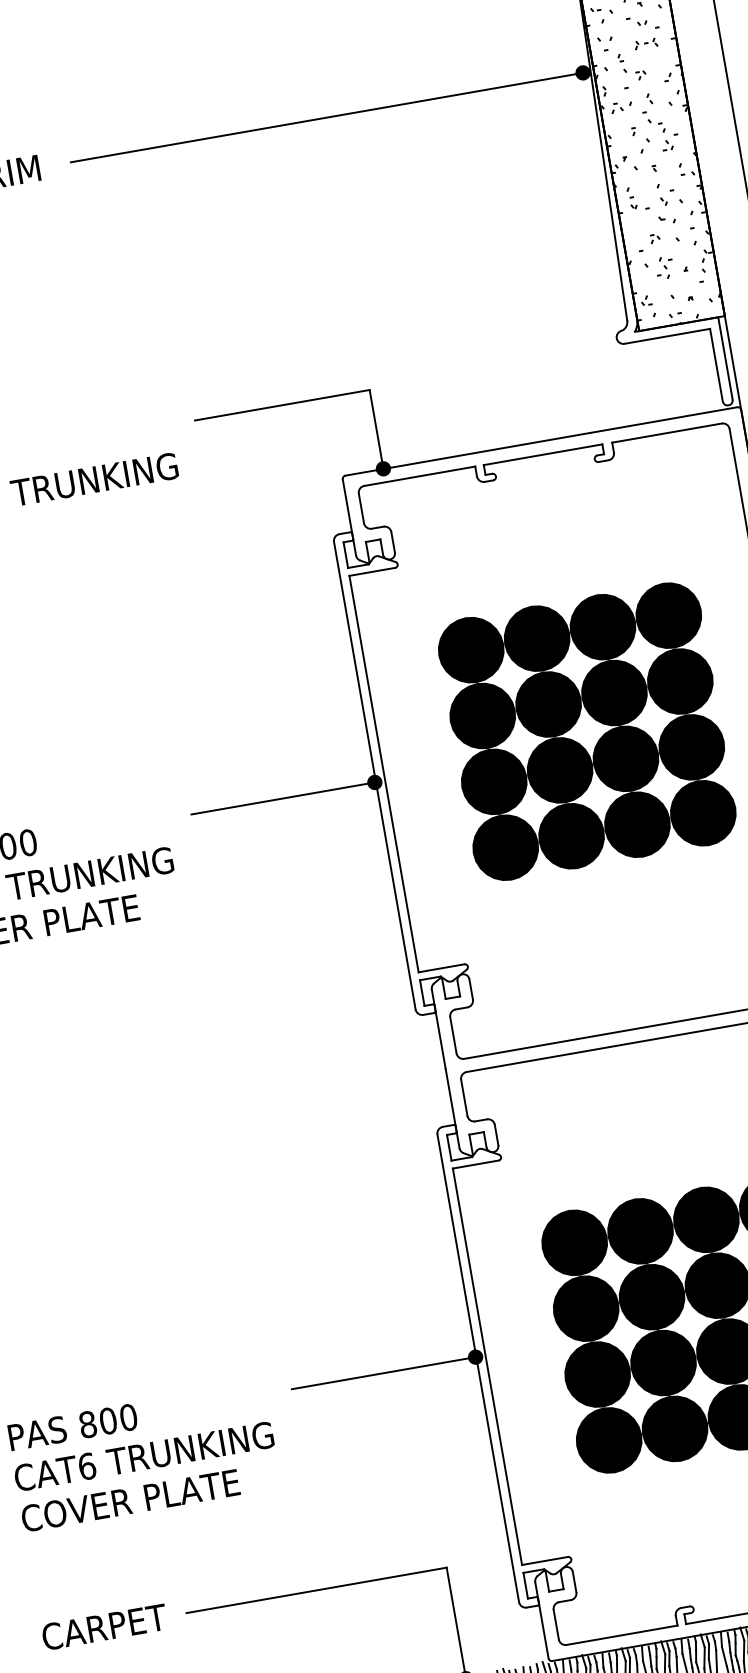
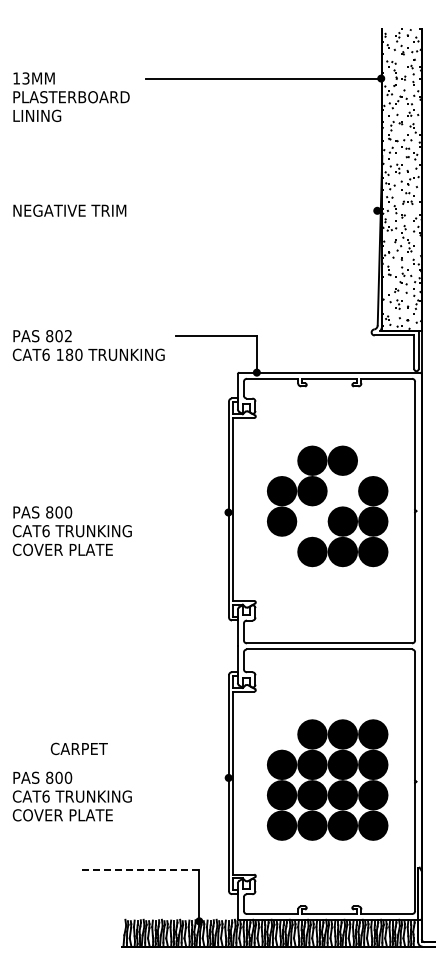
line: (325, 117) -> (258, 210), removed
fill: (669, 615) -> (373, 460), removed
fill: (469, 649) -> (281, 460), removed
fill: (613, 691) -> (342, 490), removed
fill: (560, 770) -> (312, 521), removed
line: (281, 798) -> (185, 512), removed
fill: (504, 846) -> (281, 551), removed
fill: (573, 1243) -> (281, 734), removed
line: (381, 1372) -> (185, 777), removed
line: (315, 1591) -> (138, 870), solid -> dashed
text: (102, 1626) -> (78, 748), moved

